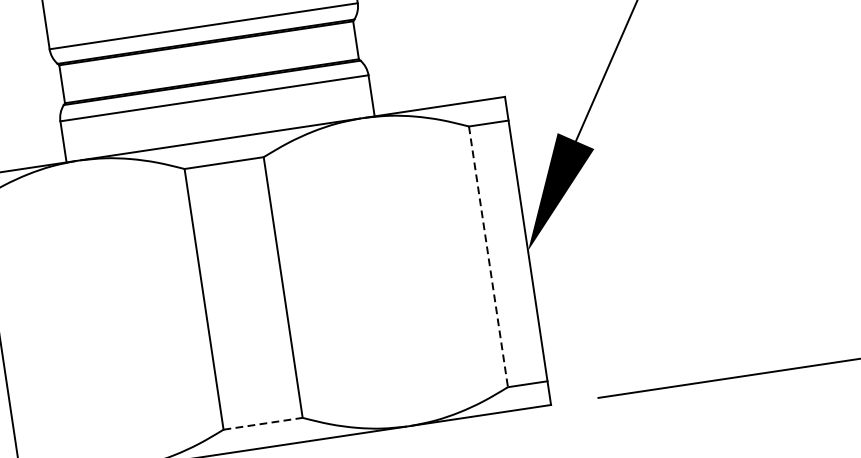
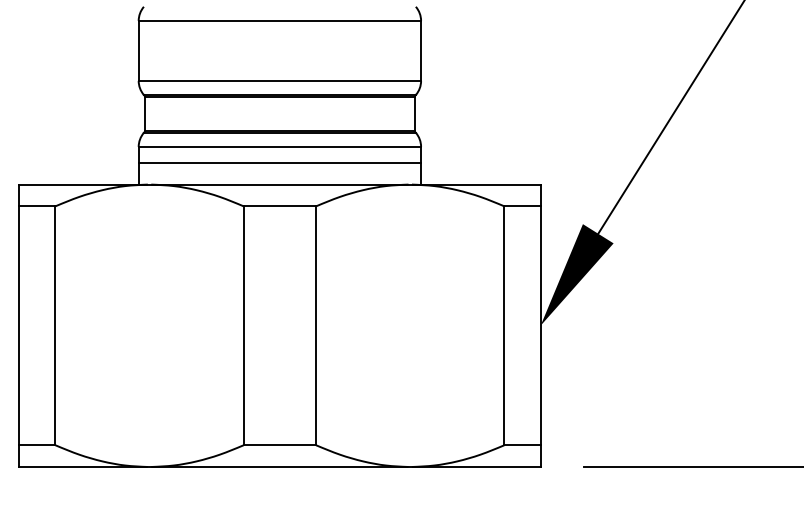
line: (216, 115) -> (279, 162), added
line: (488, 257) -> (504, 326), dashed -> solid
line: (263, 423) -> (280, 445), dashed -> solid

